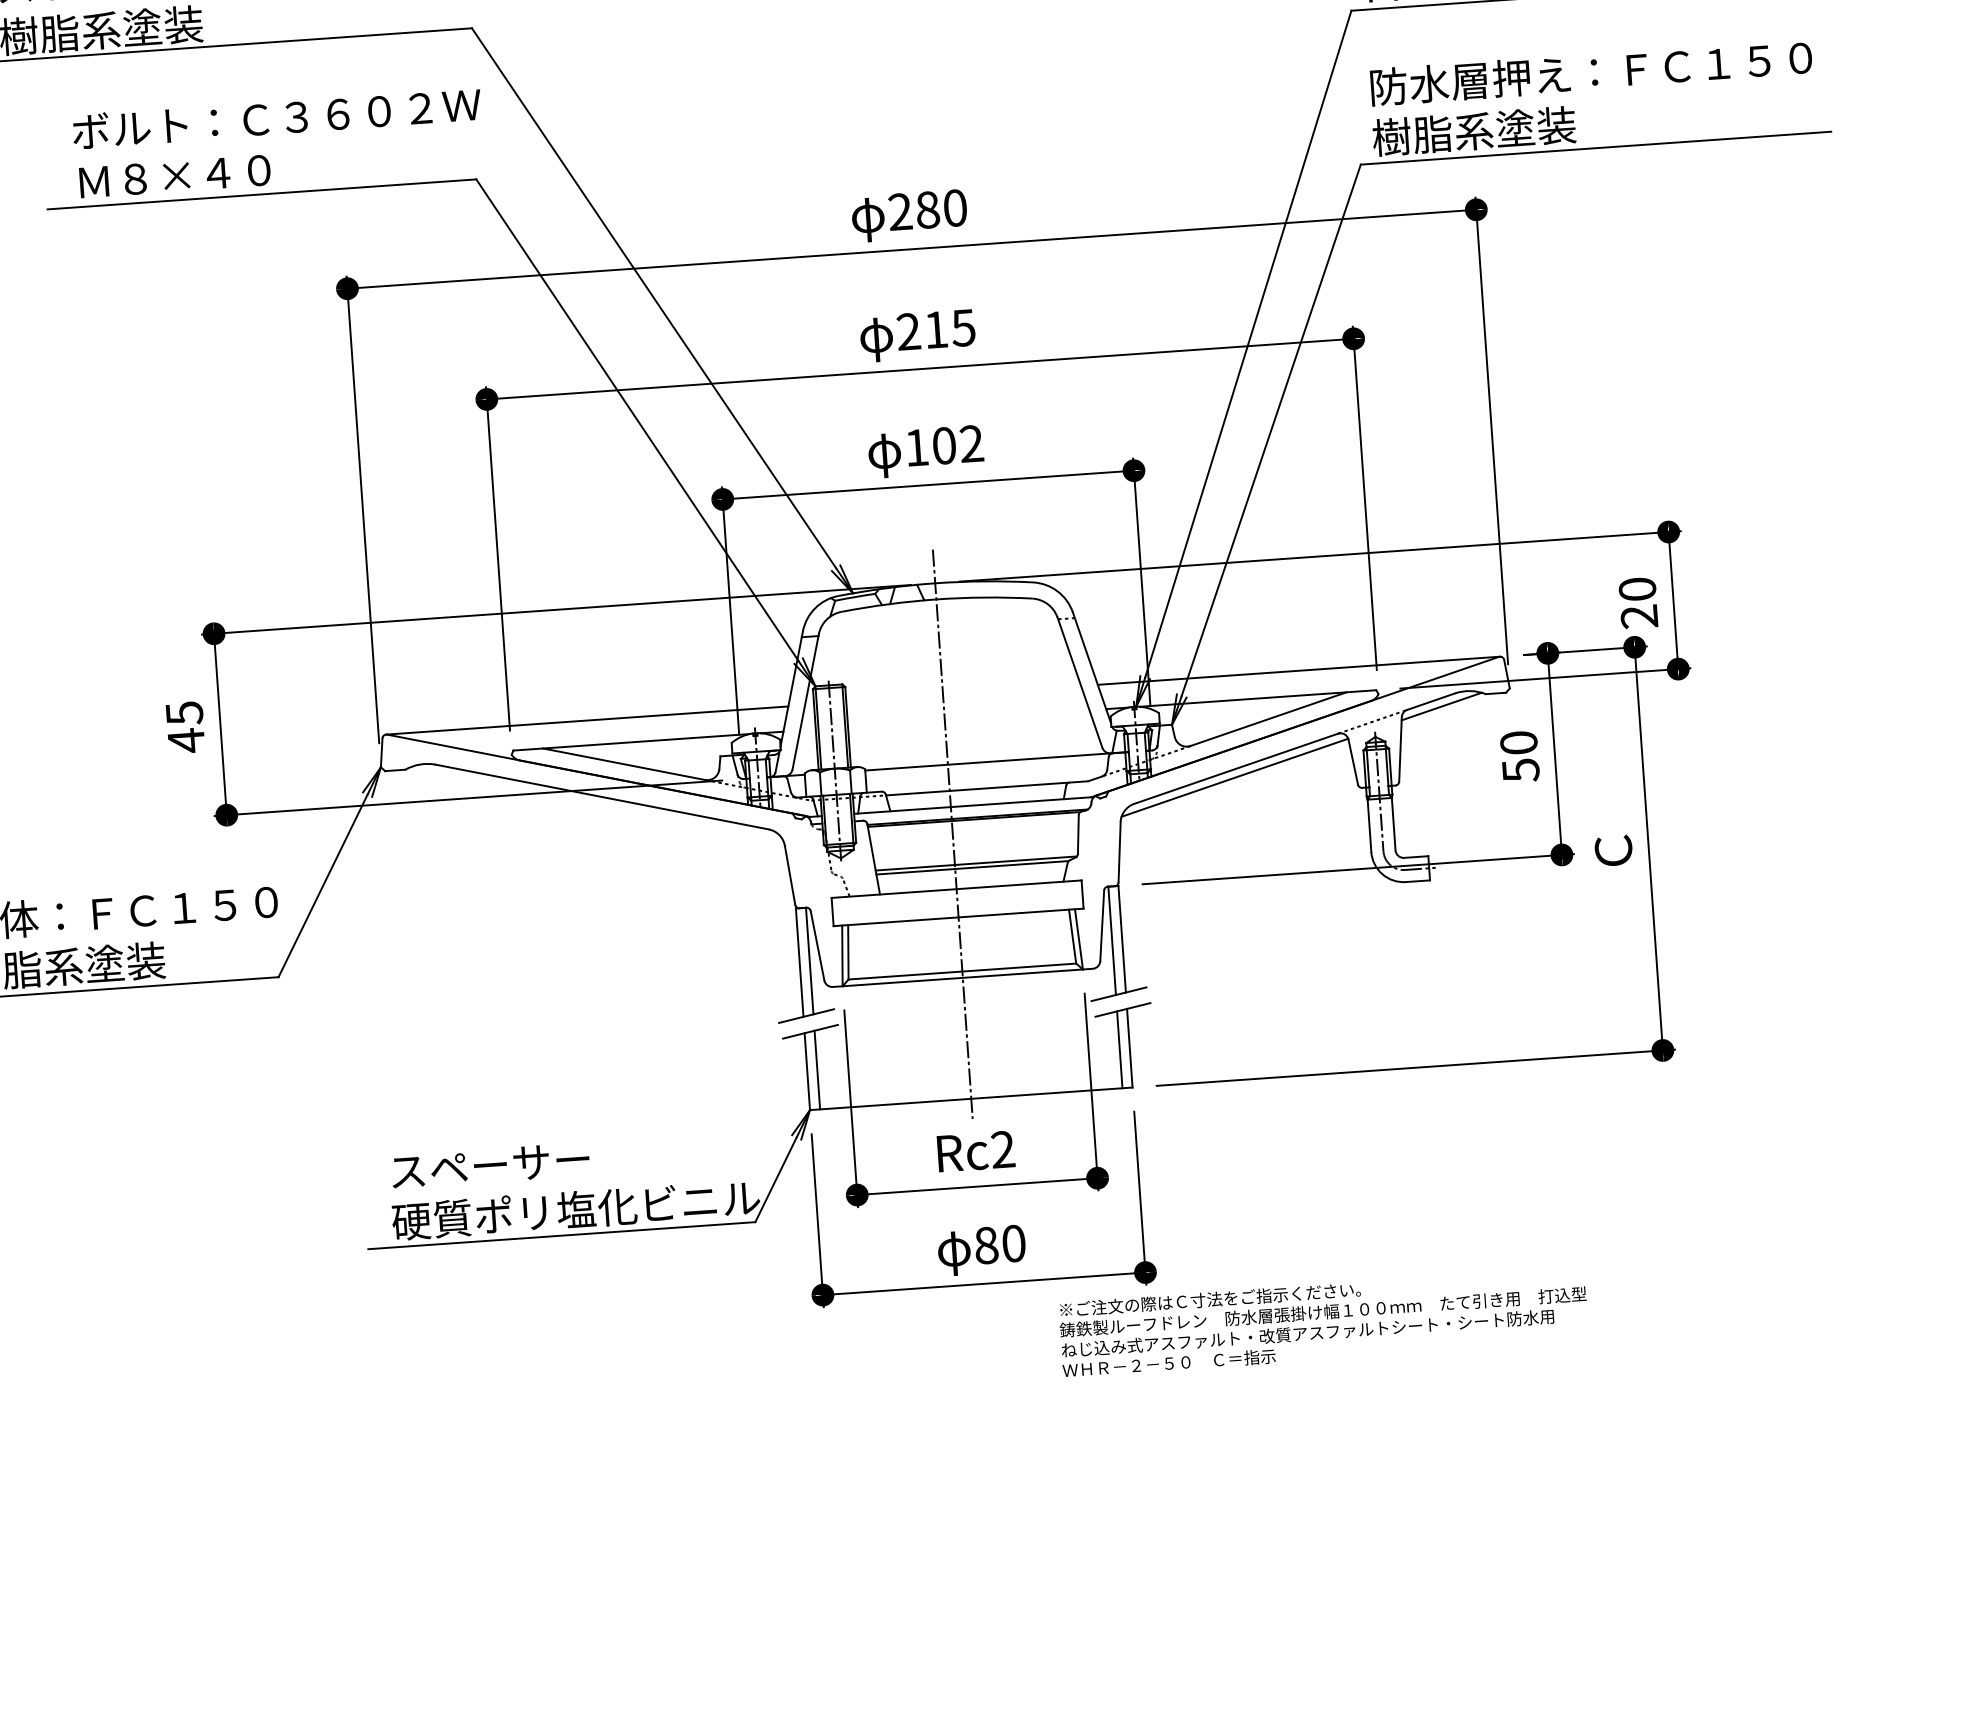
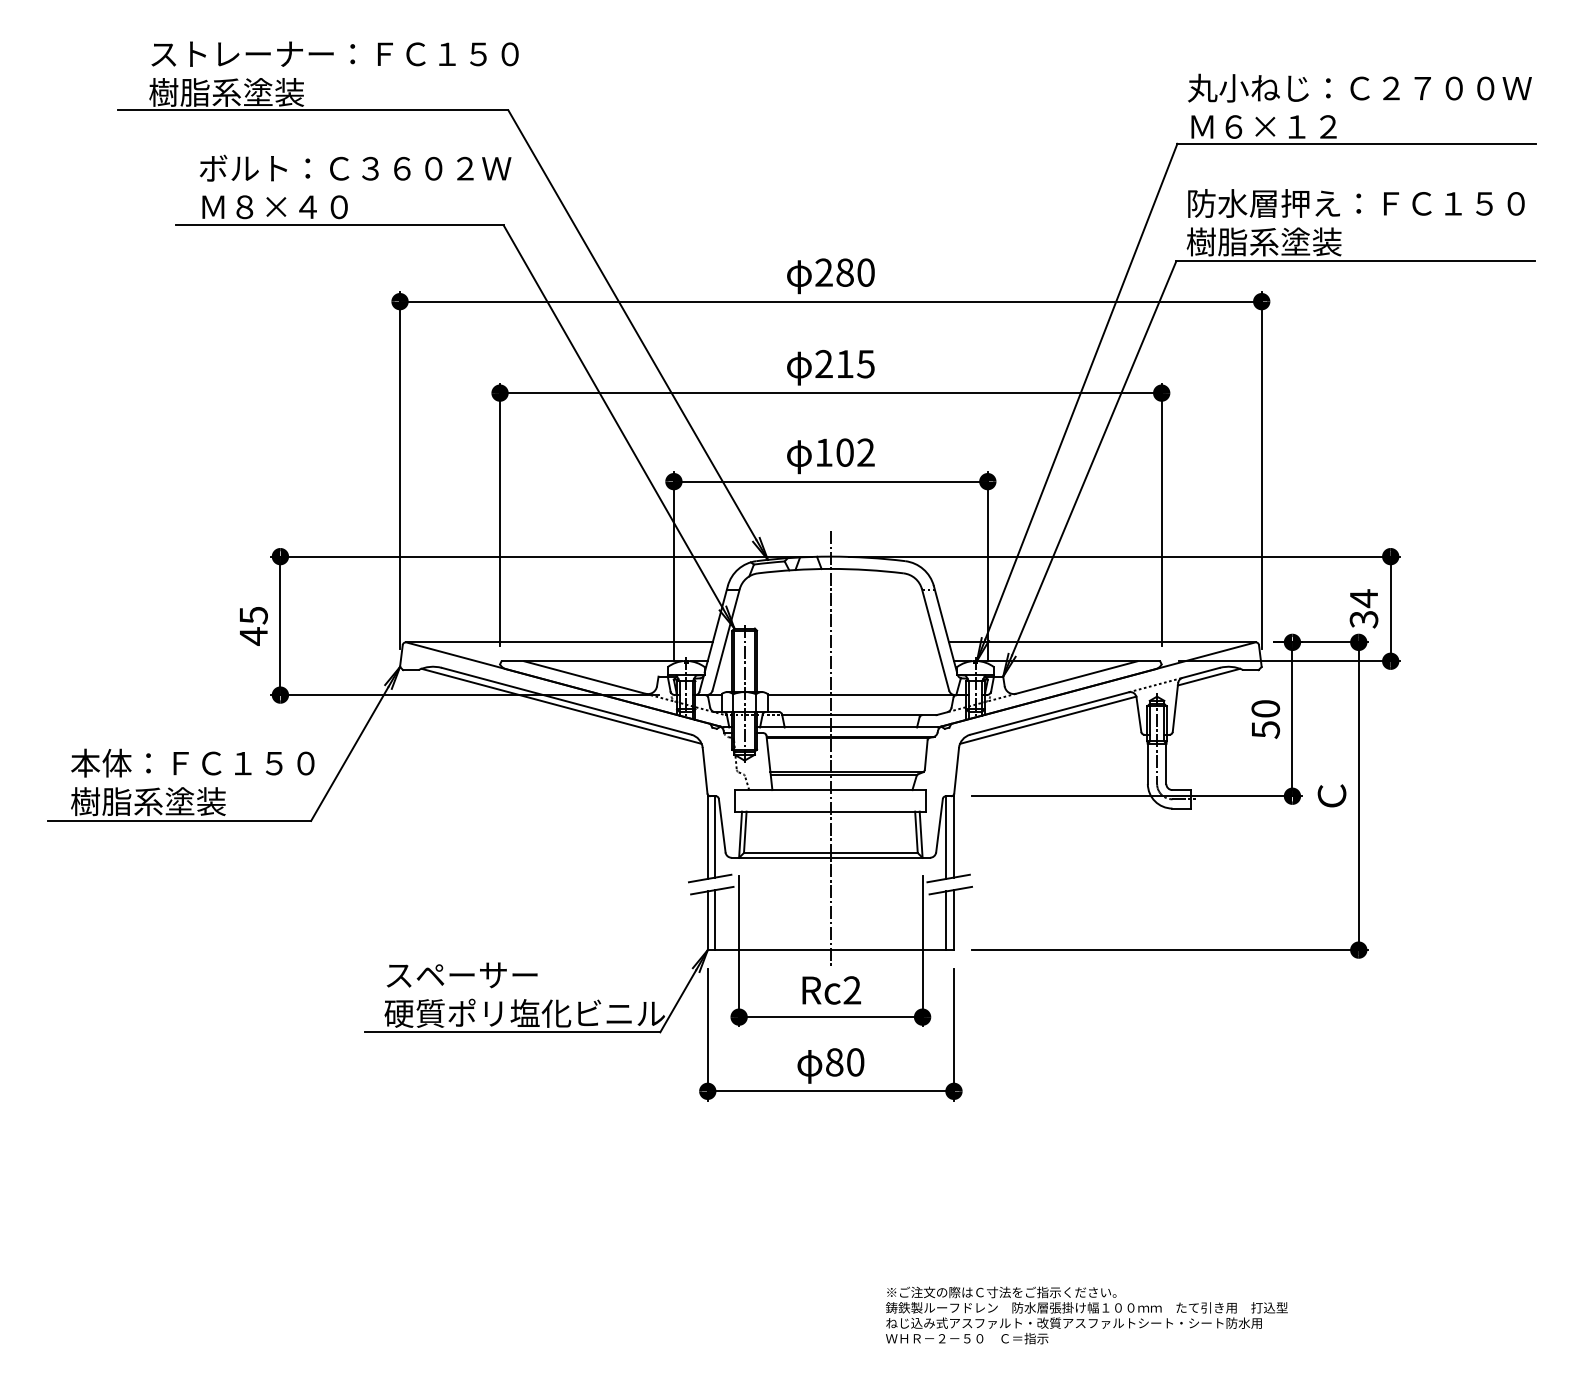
text: (1637, 602) -> (1363, 608), 20 -> 34
line: (595, 803) -> (561, 705), added
text: (1323, 1322) -> (1086, 1315), moved

